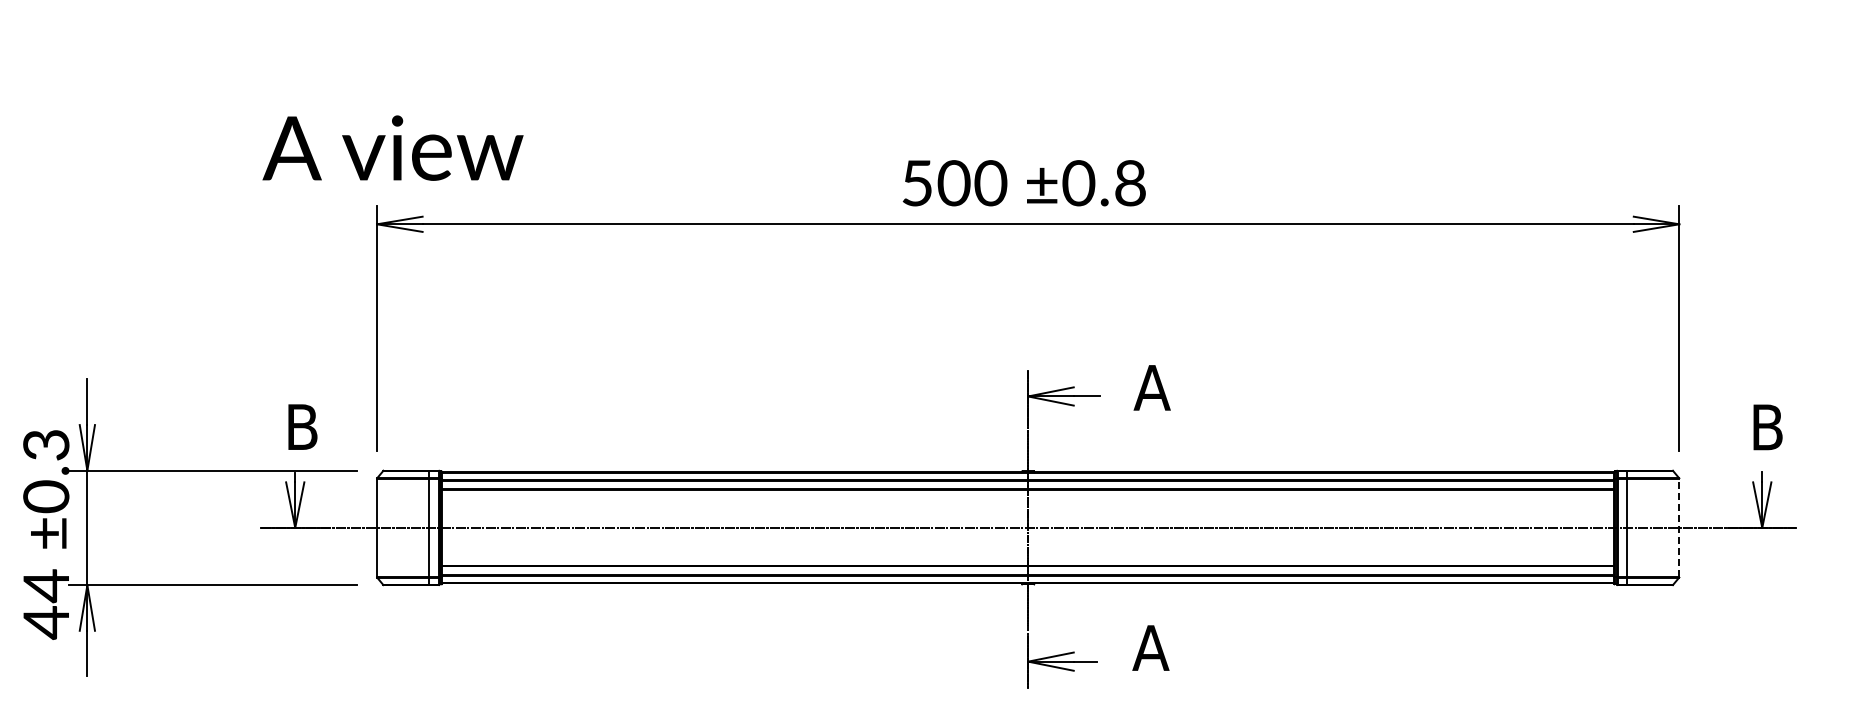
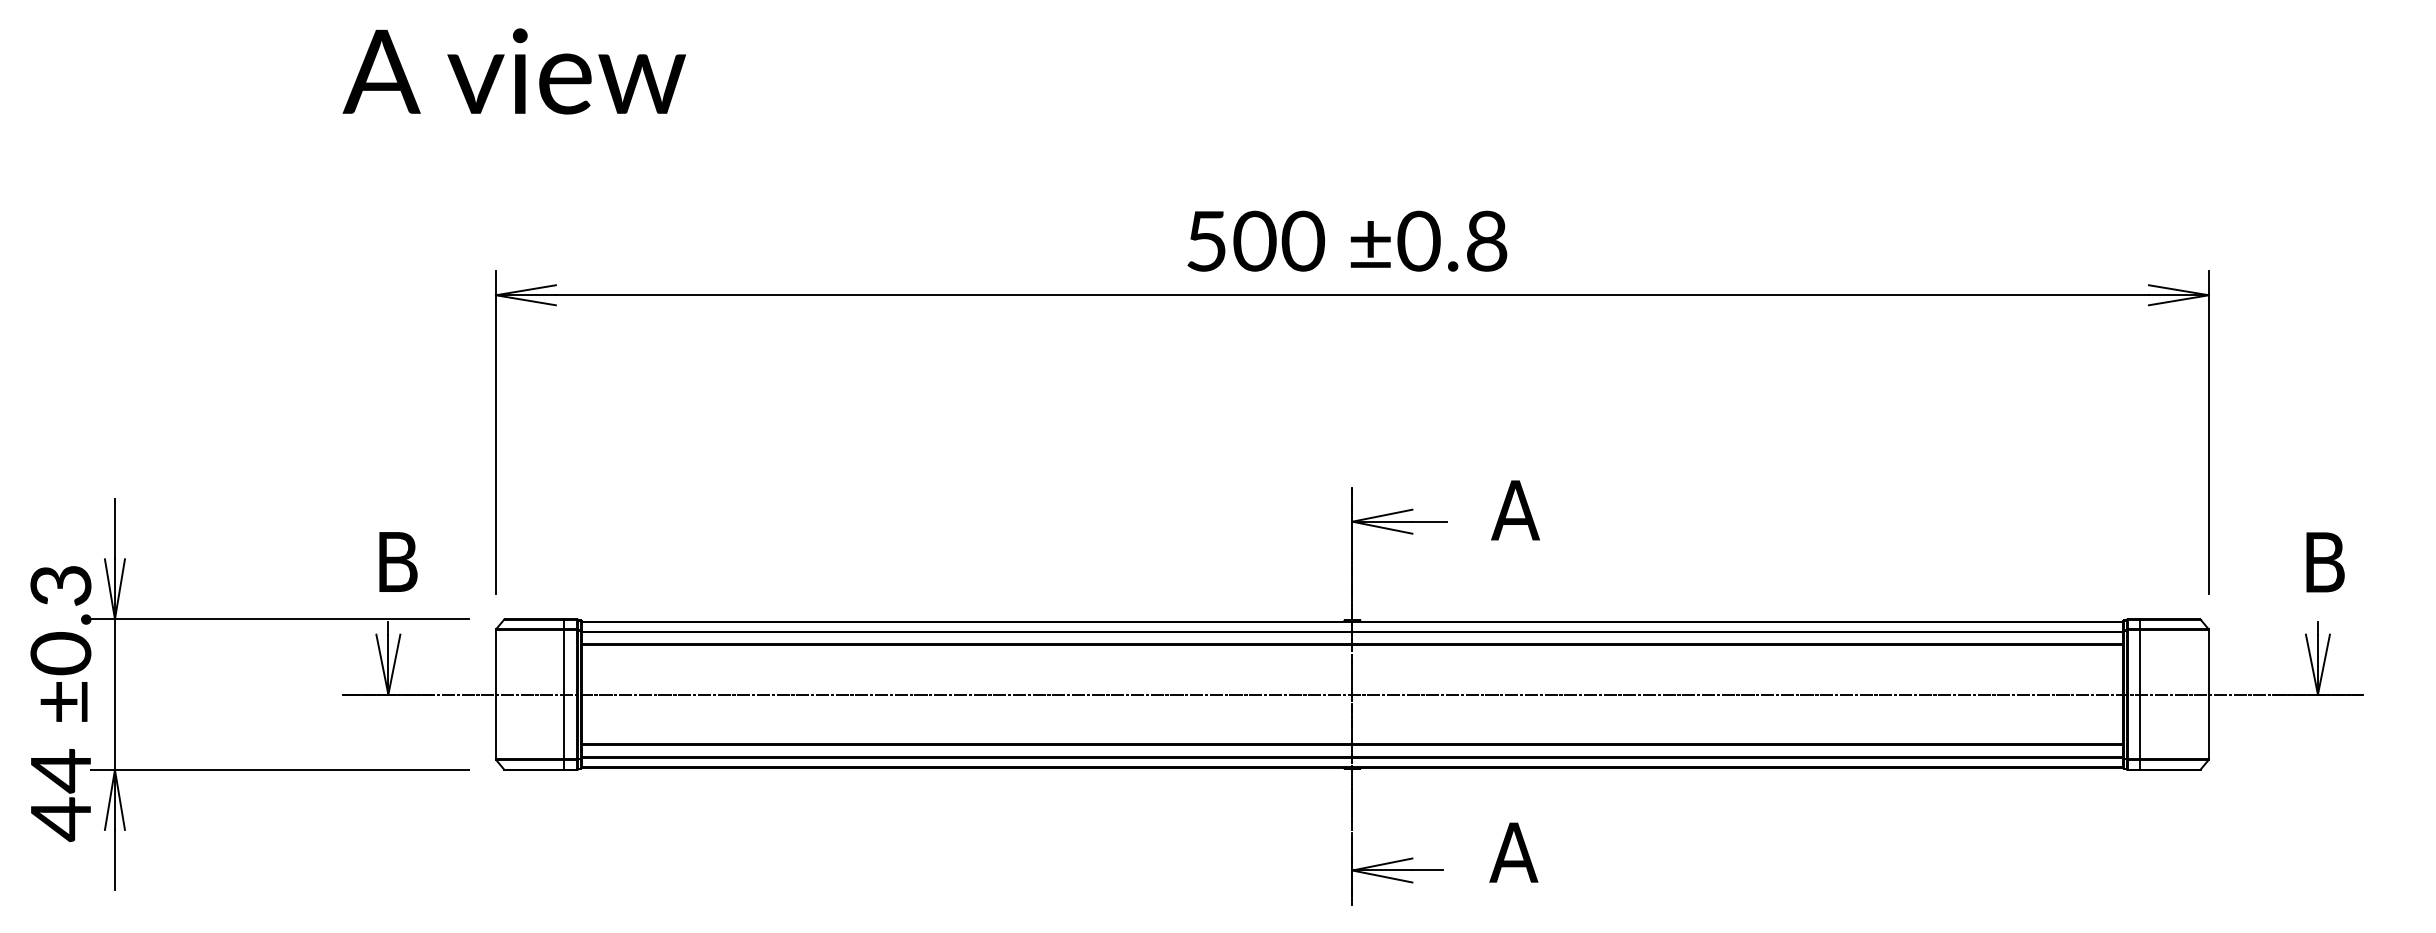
text: (392, 147) -> (513, 70), moved
line: (1679, 527) -> (2209, 694), dashed -> solid

